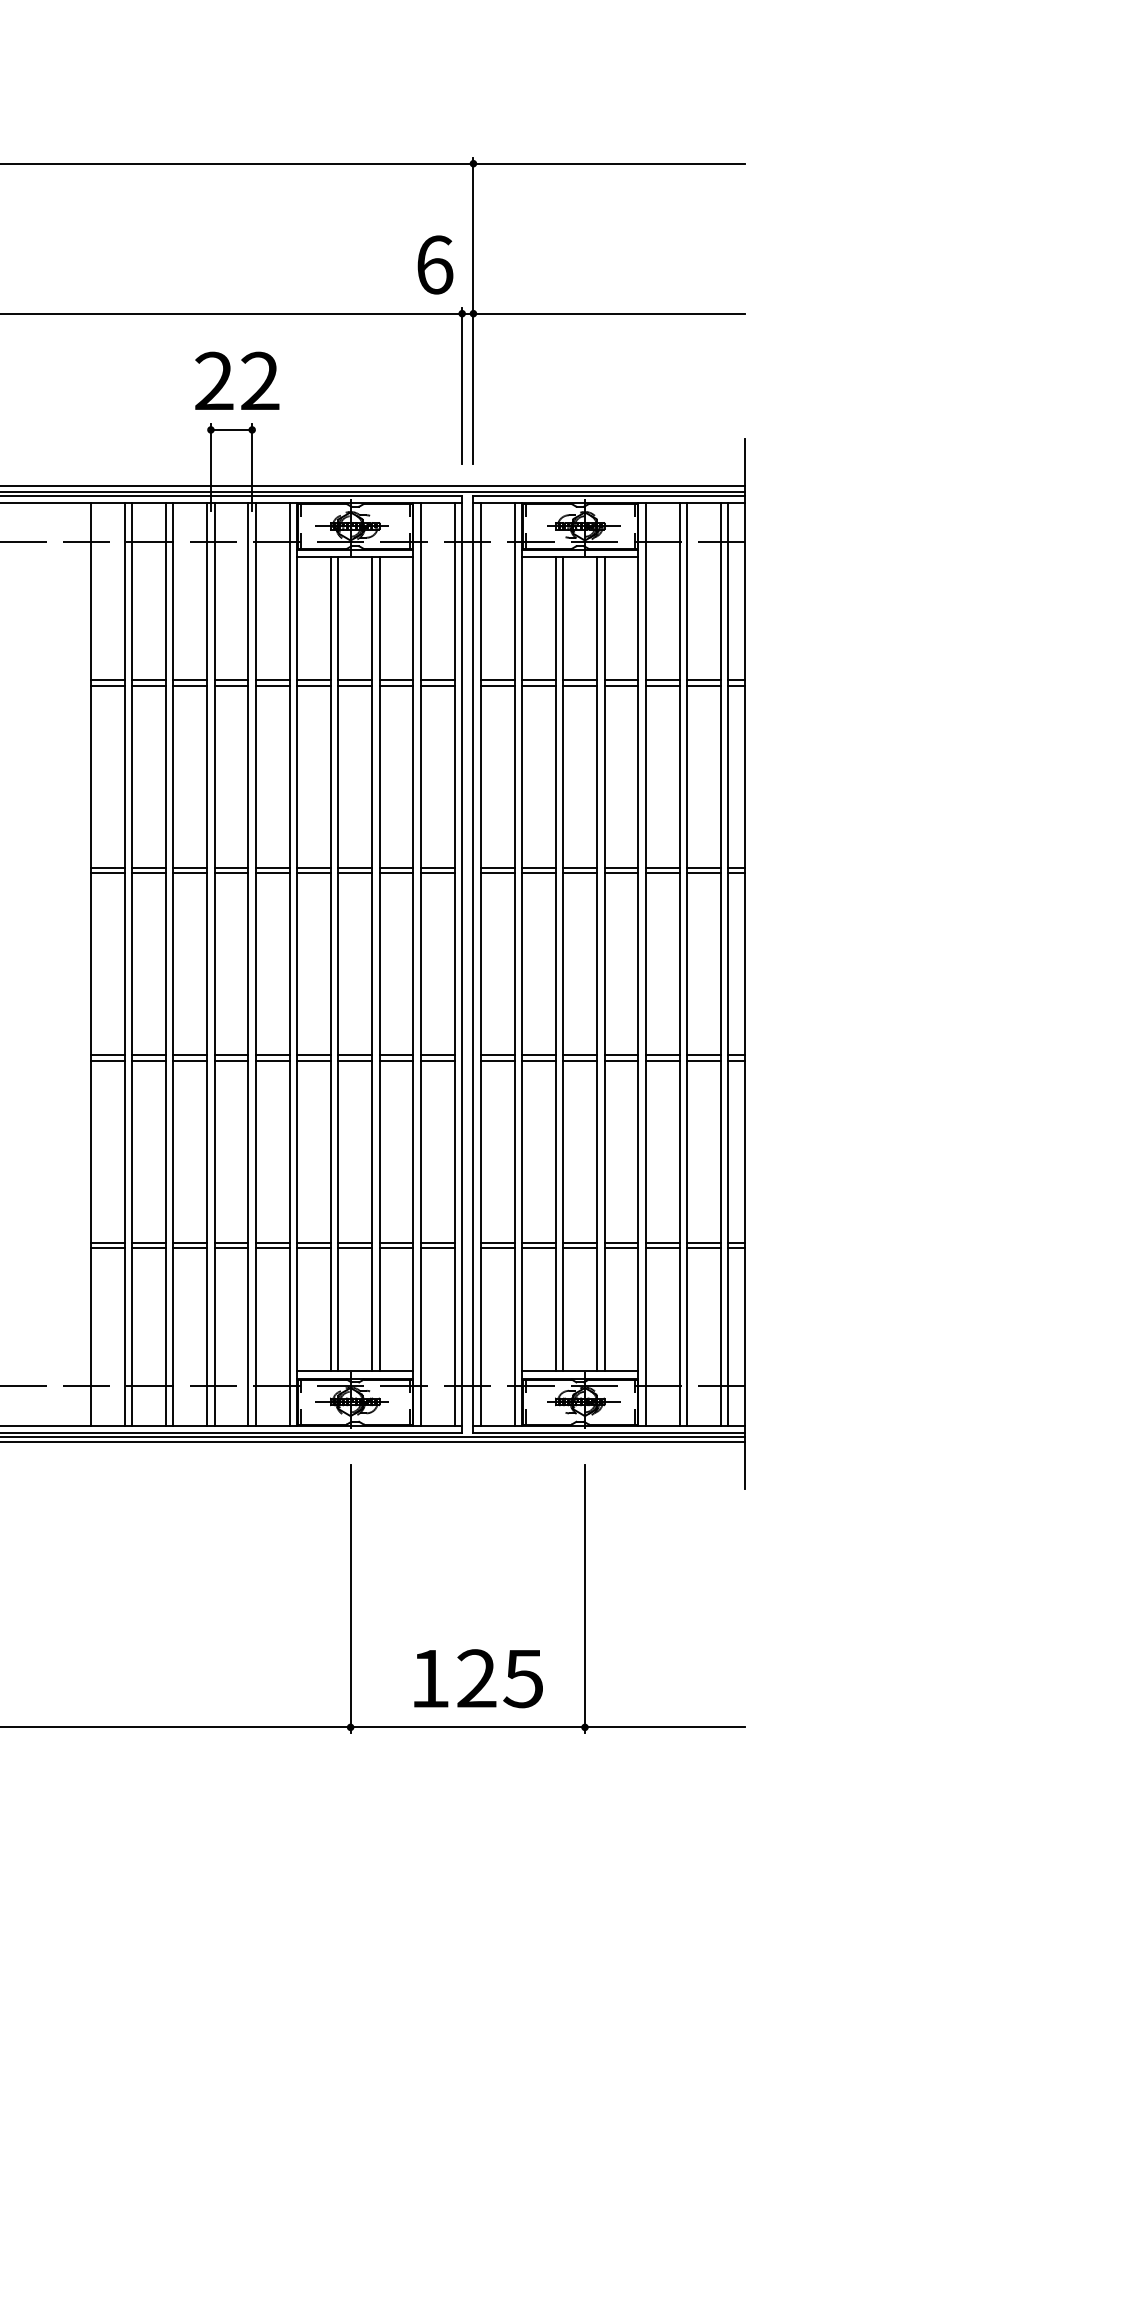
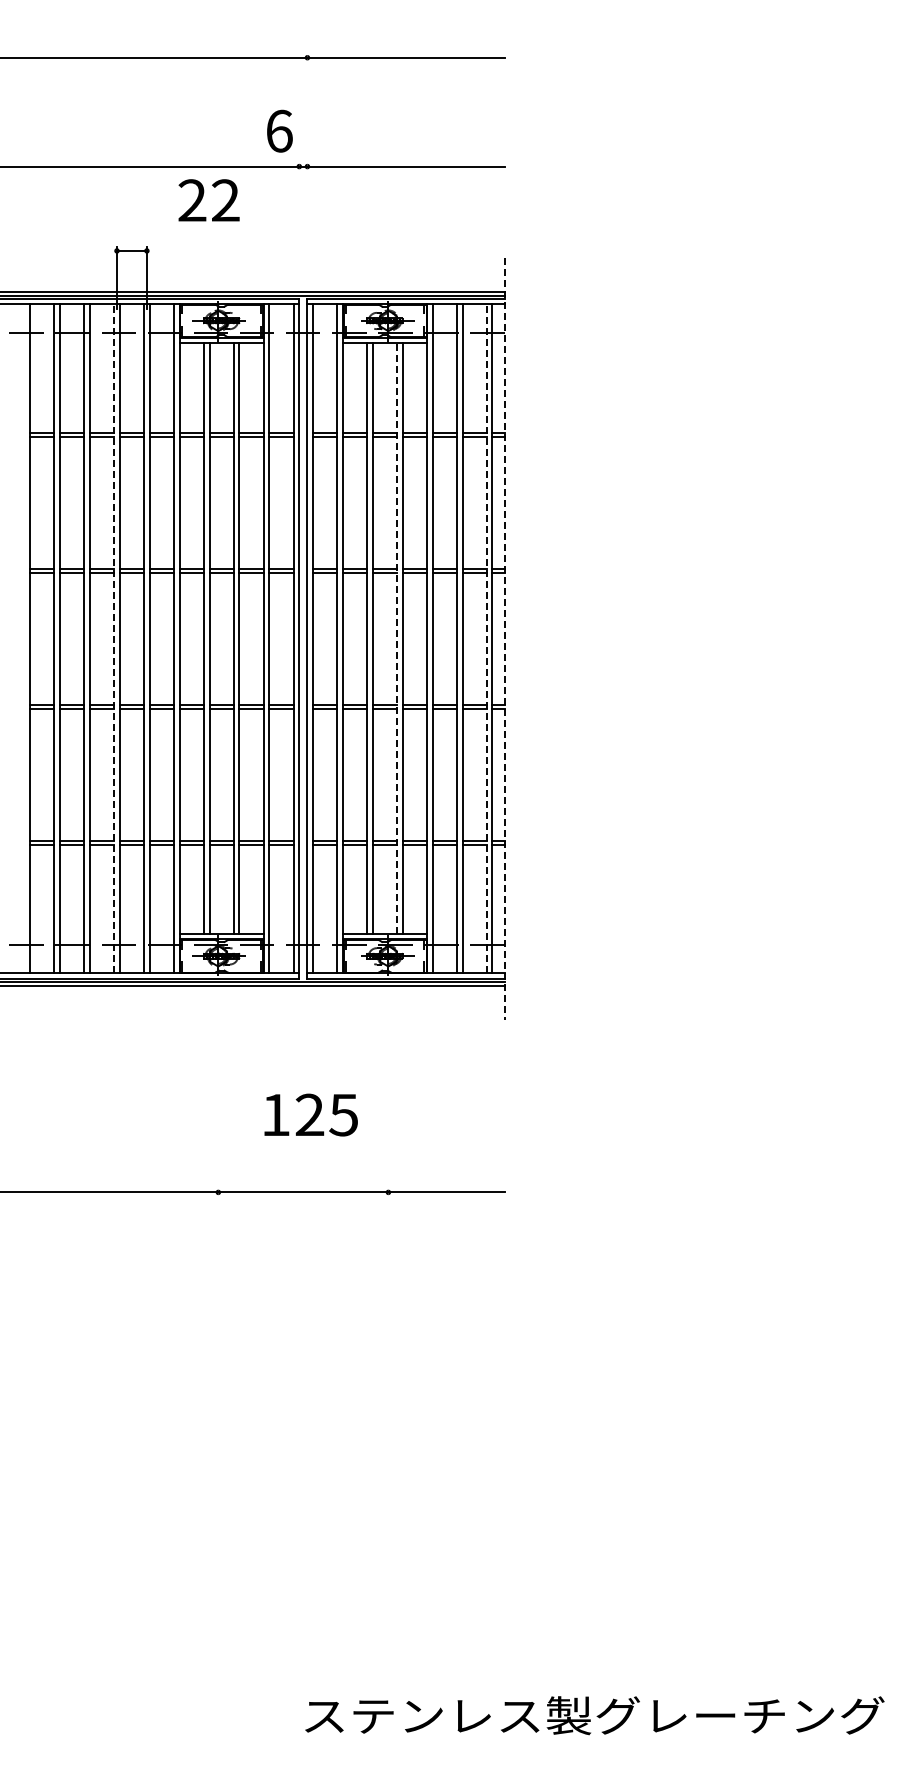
line: (473, 310) -> (307, 164), removed
text: (236, 381) -> (208, 200), moved
line: (462, 385) -> (299, 218), removed
line: (207, 964) -> (114, 638), solid -> dashed
line: (597, 964) -> (397, 638), solid -> dashed
line: (721, 964) -> (487, 638), solid -> dashed
line: (744, 964) -> (504, 638), solid -> dashed
line: (350, 1597) -> (218, 1098), removed
line: (585, 1597) -> (388, 1098), removed
text: (477, 1677) -> (310, 1114), moved

